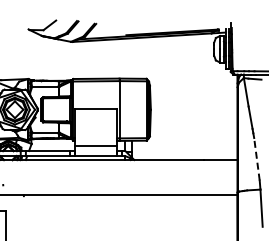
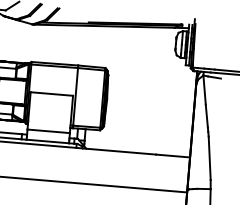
line: (256, 158) -> (209, 157), dashed -> solid

